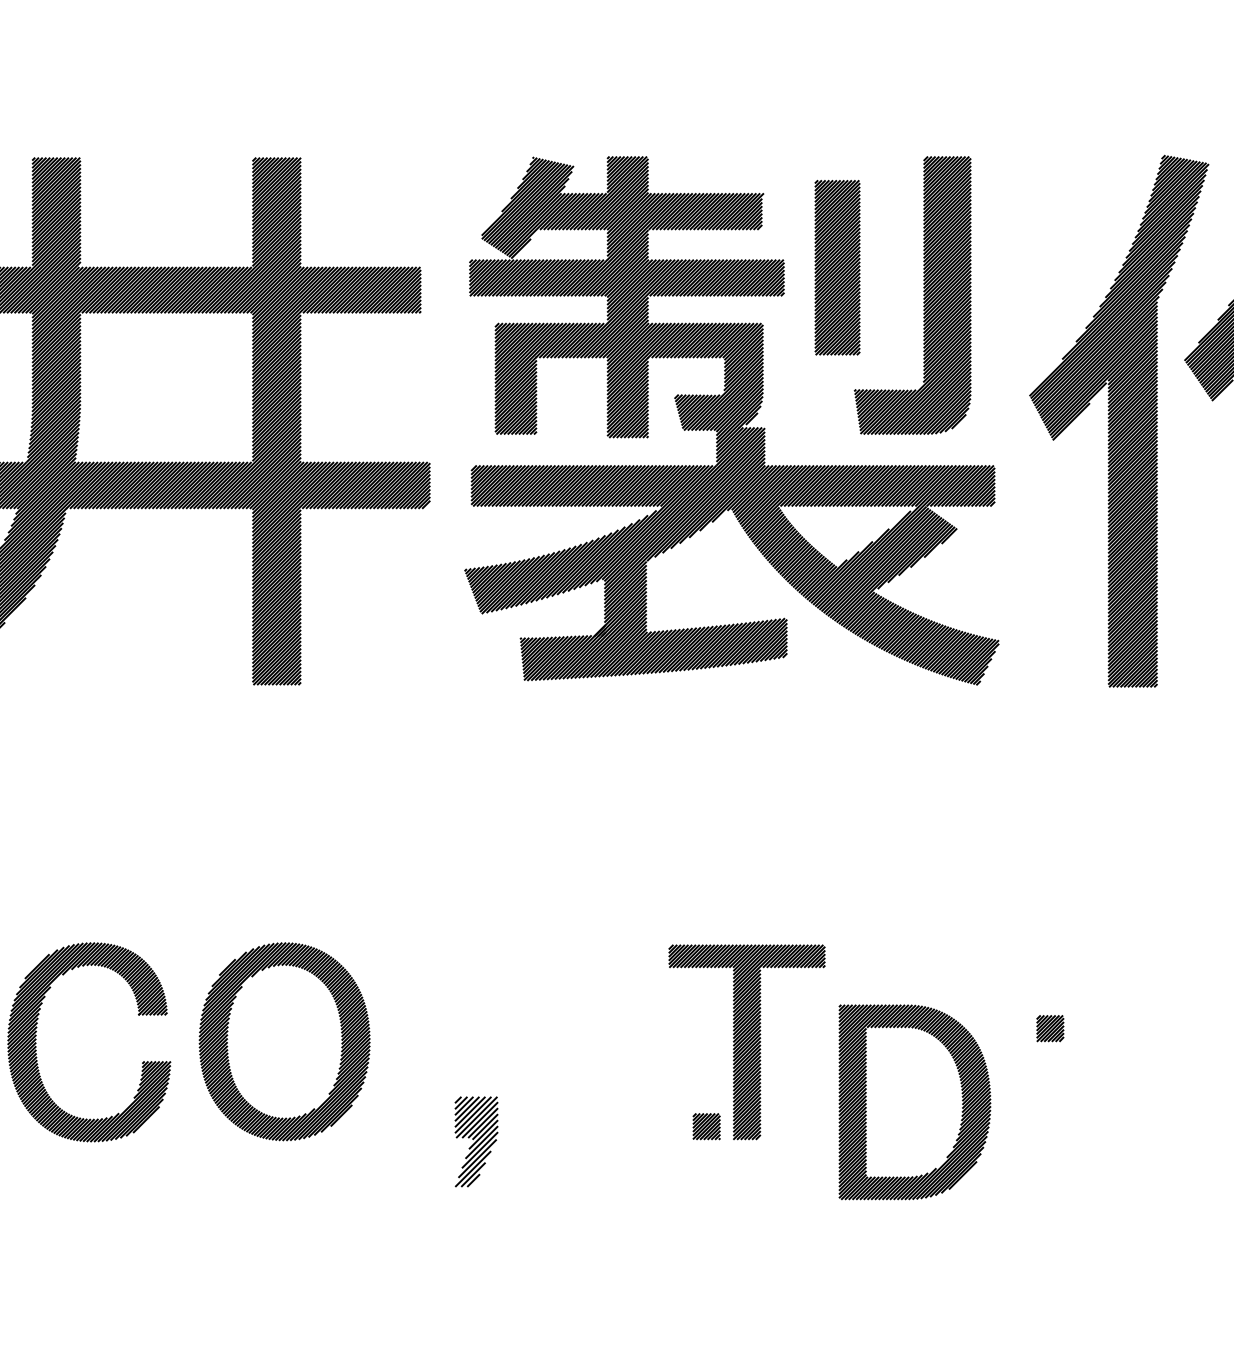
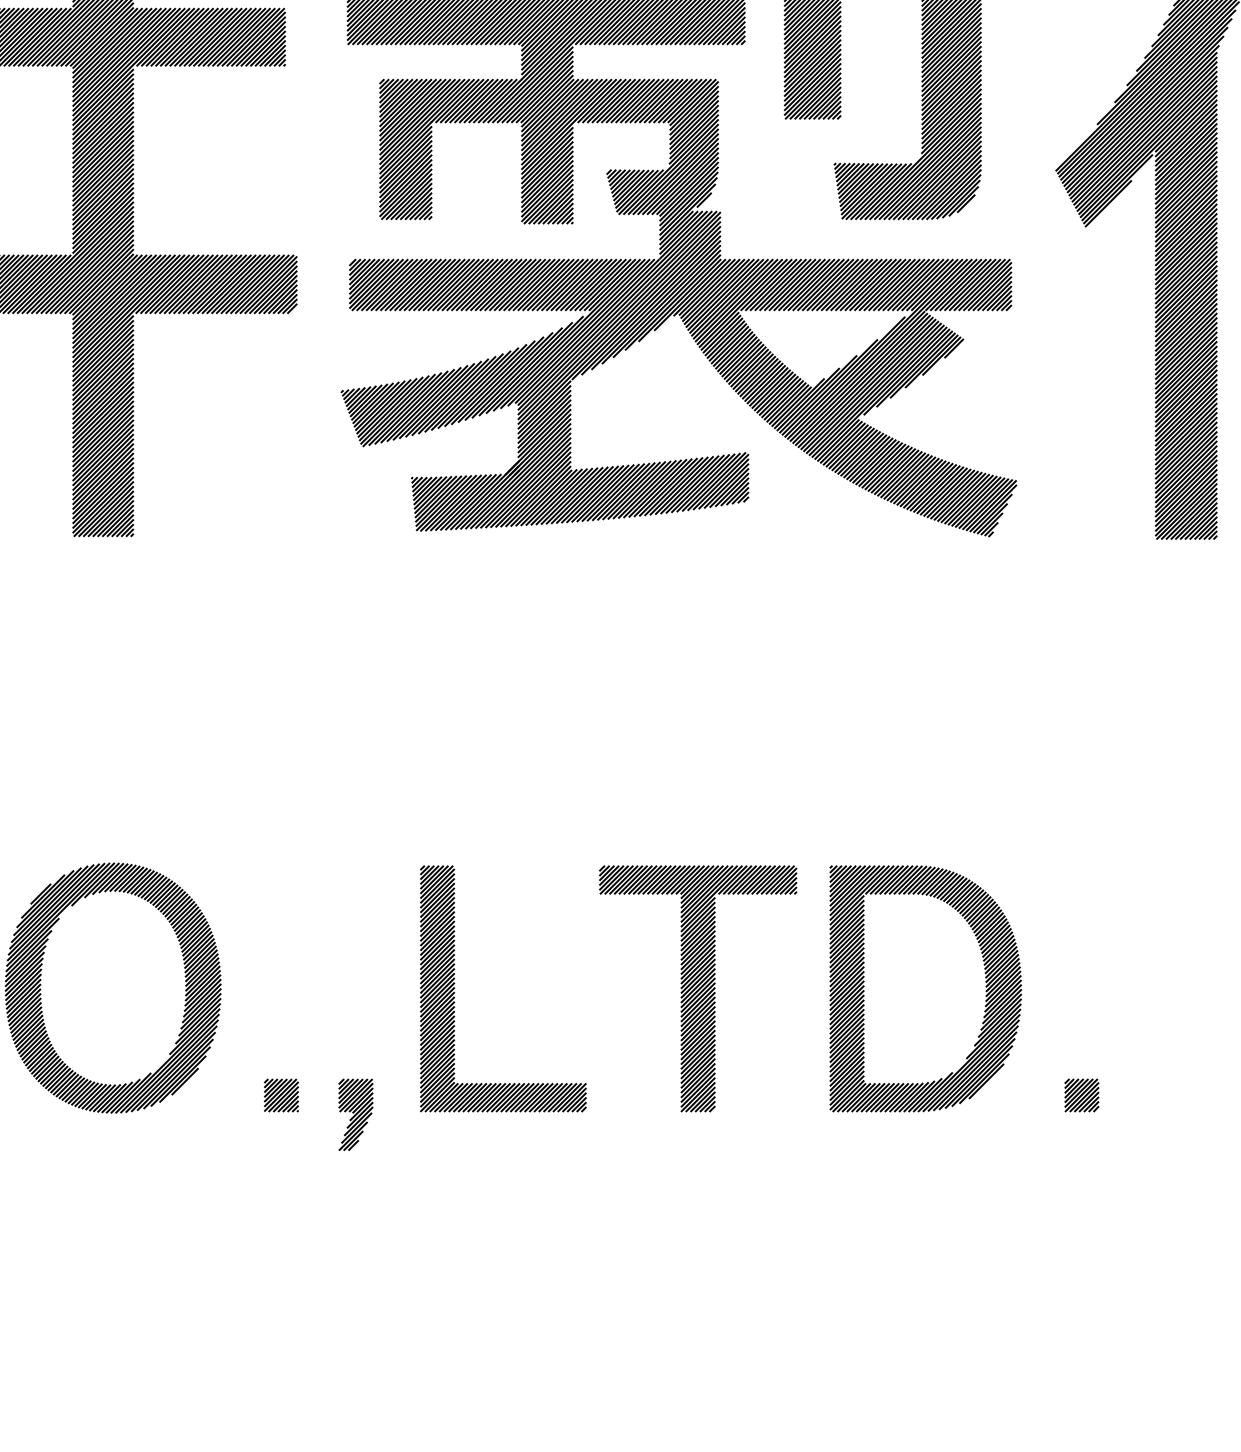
part: (1050, 1028) -> (1082, 1095), moved
part: (555, 1041) -> (455, 987), added
part: (914, 1102) -> (925, 989), moved
part: (706, 1126) -> (281, 1095), moved
part: (476, 1141) -> (355, 1114), size x0.62

